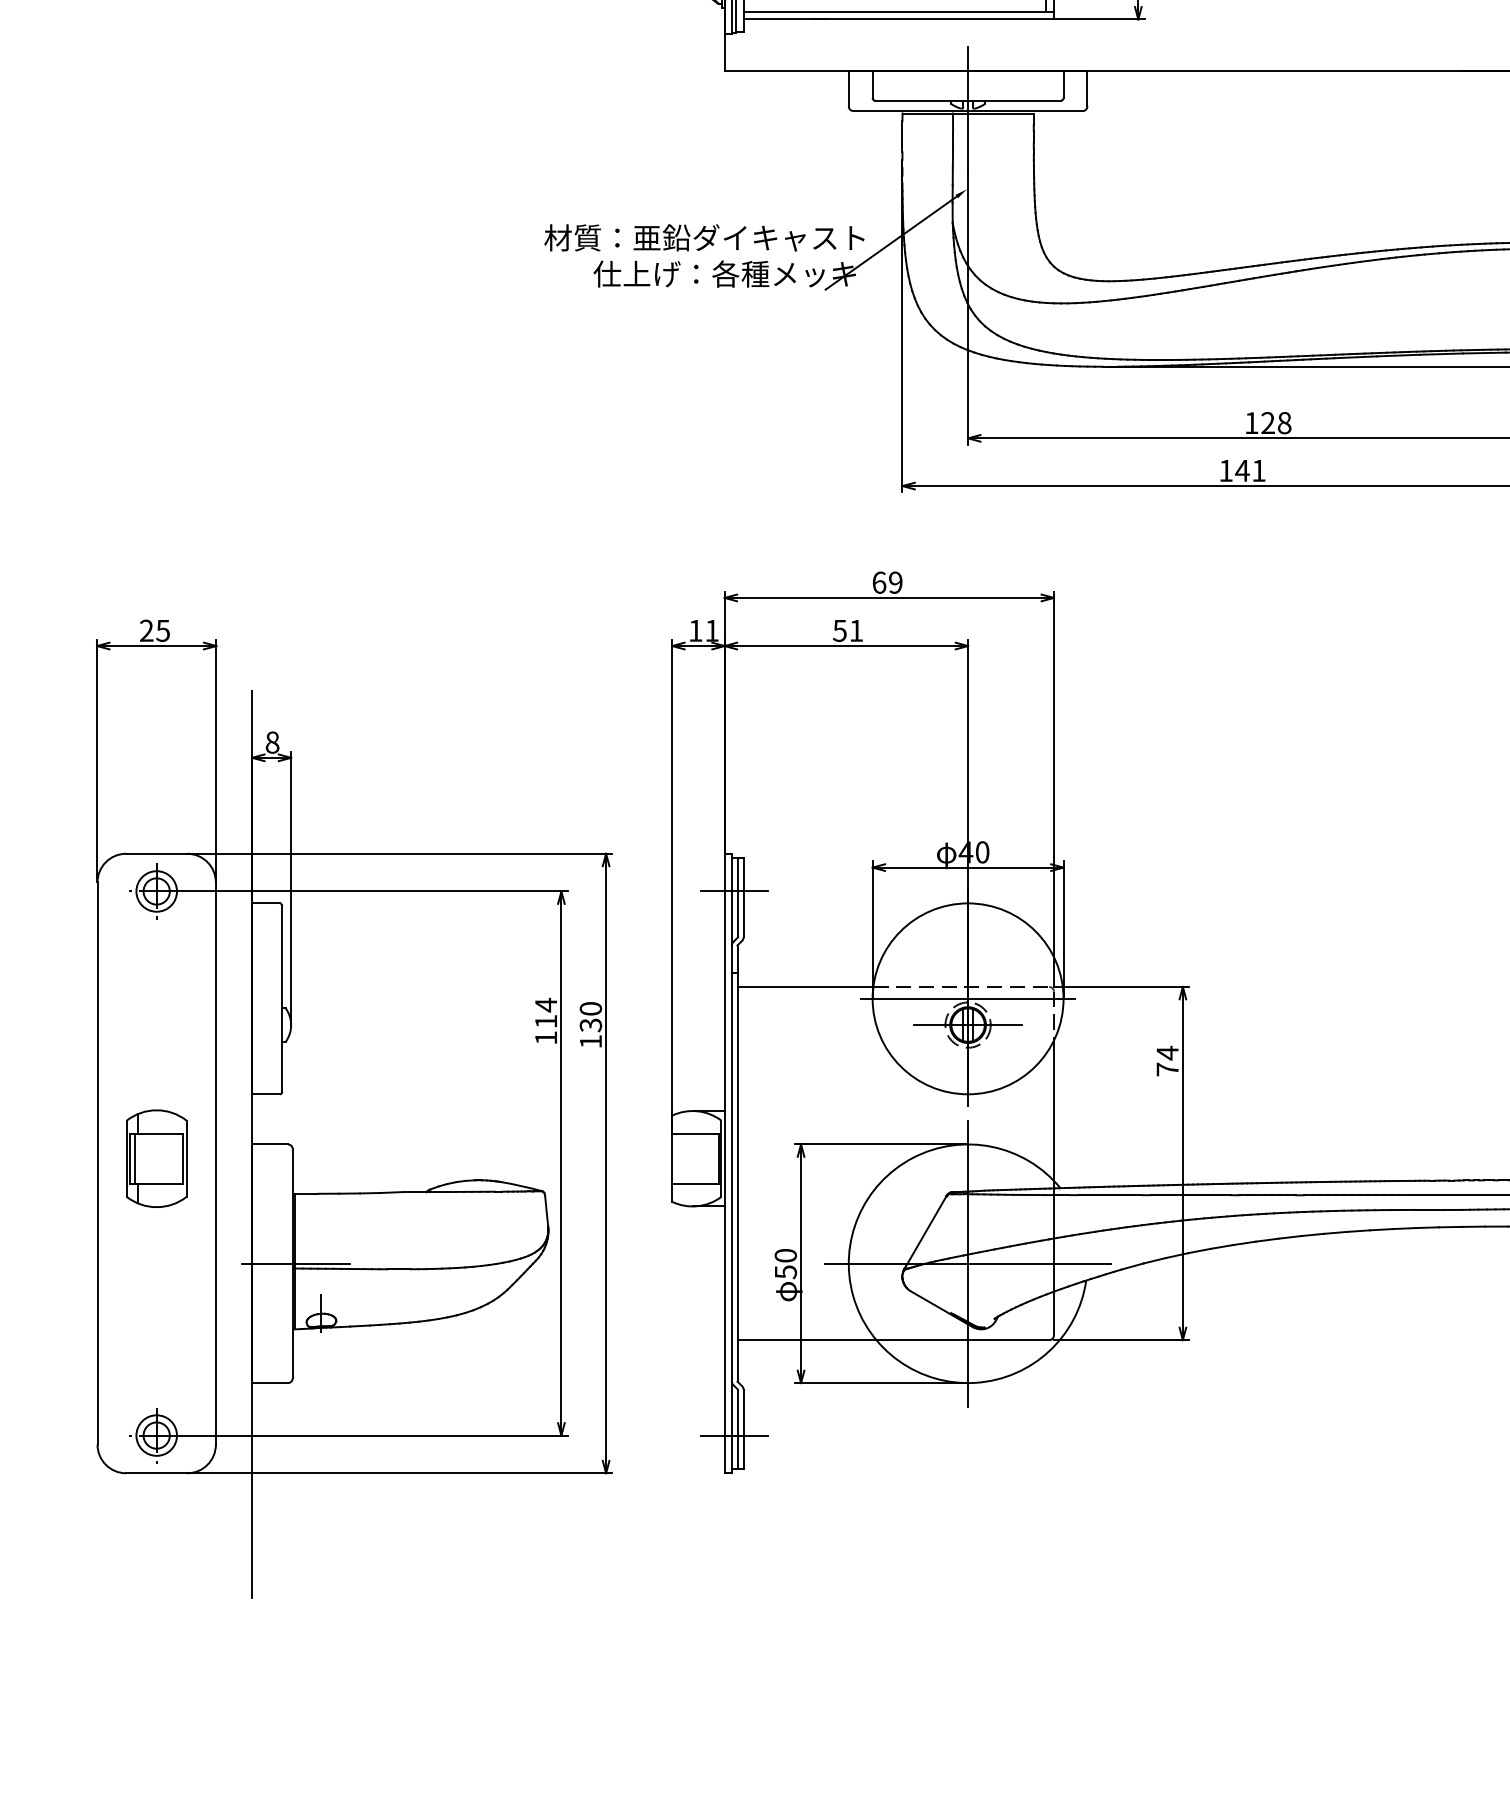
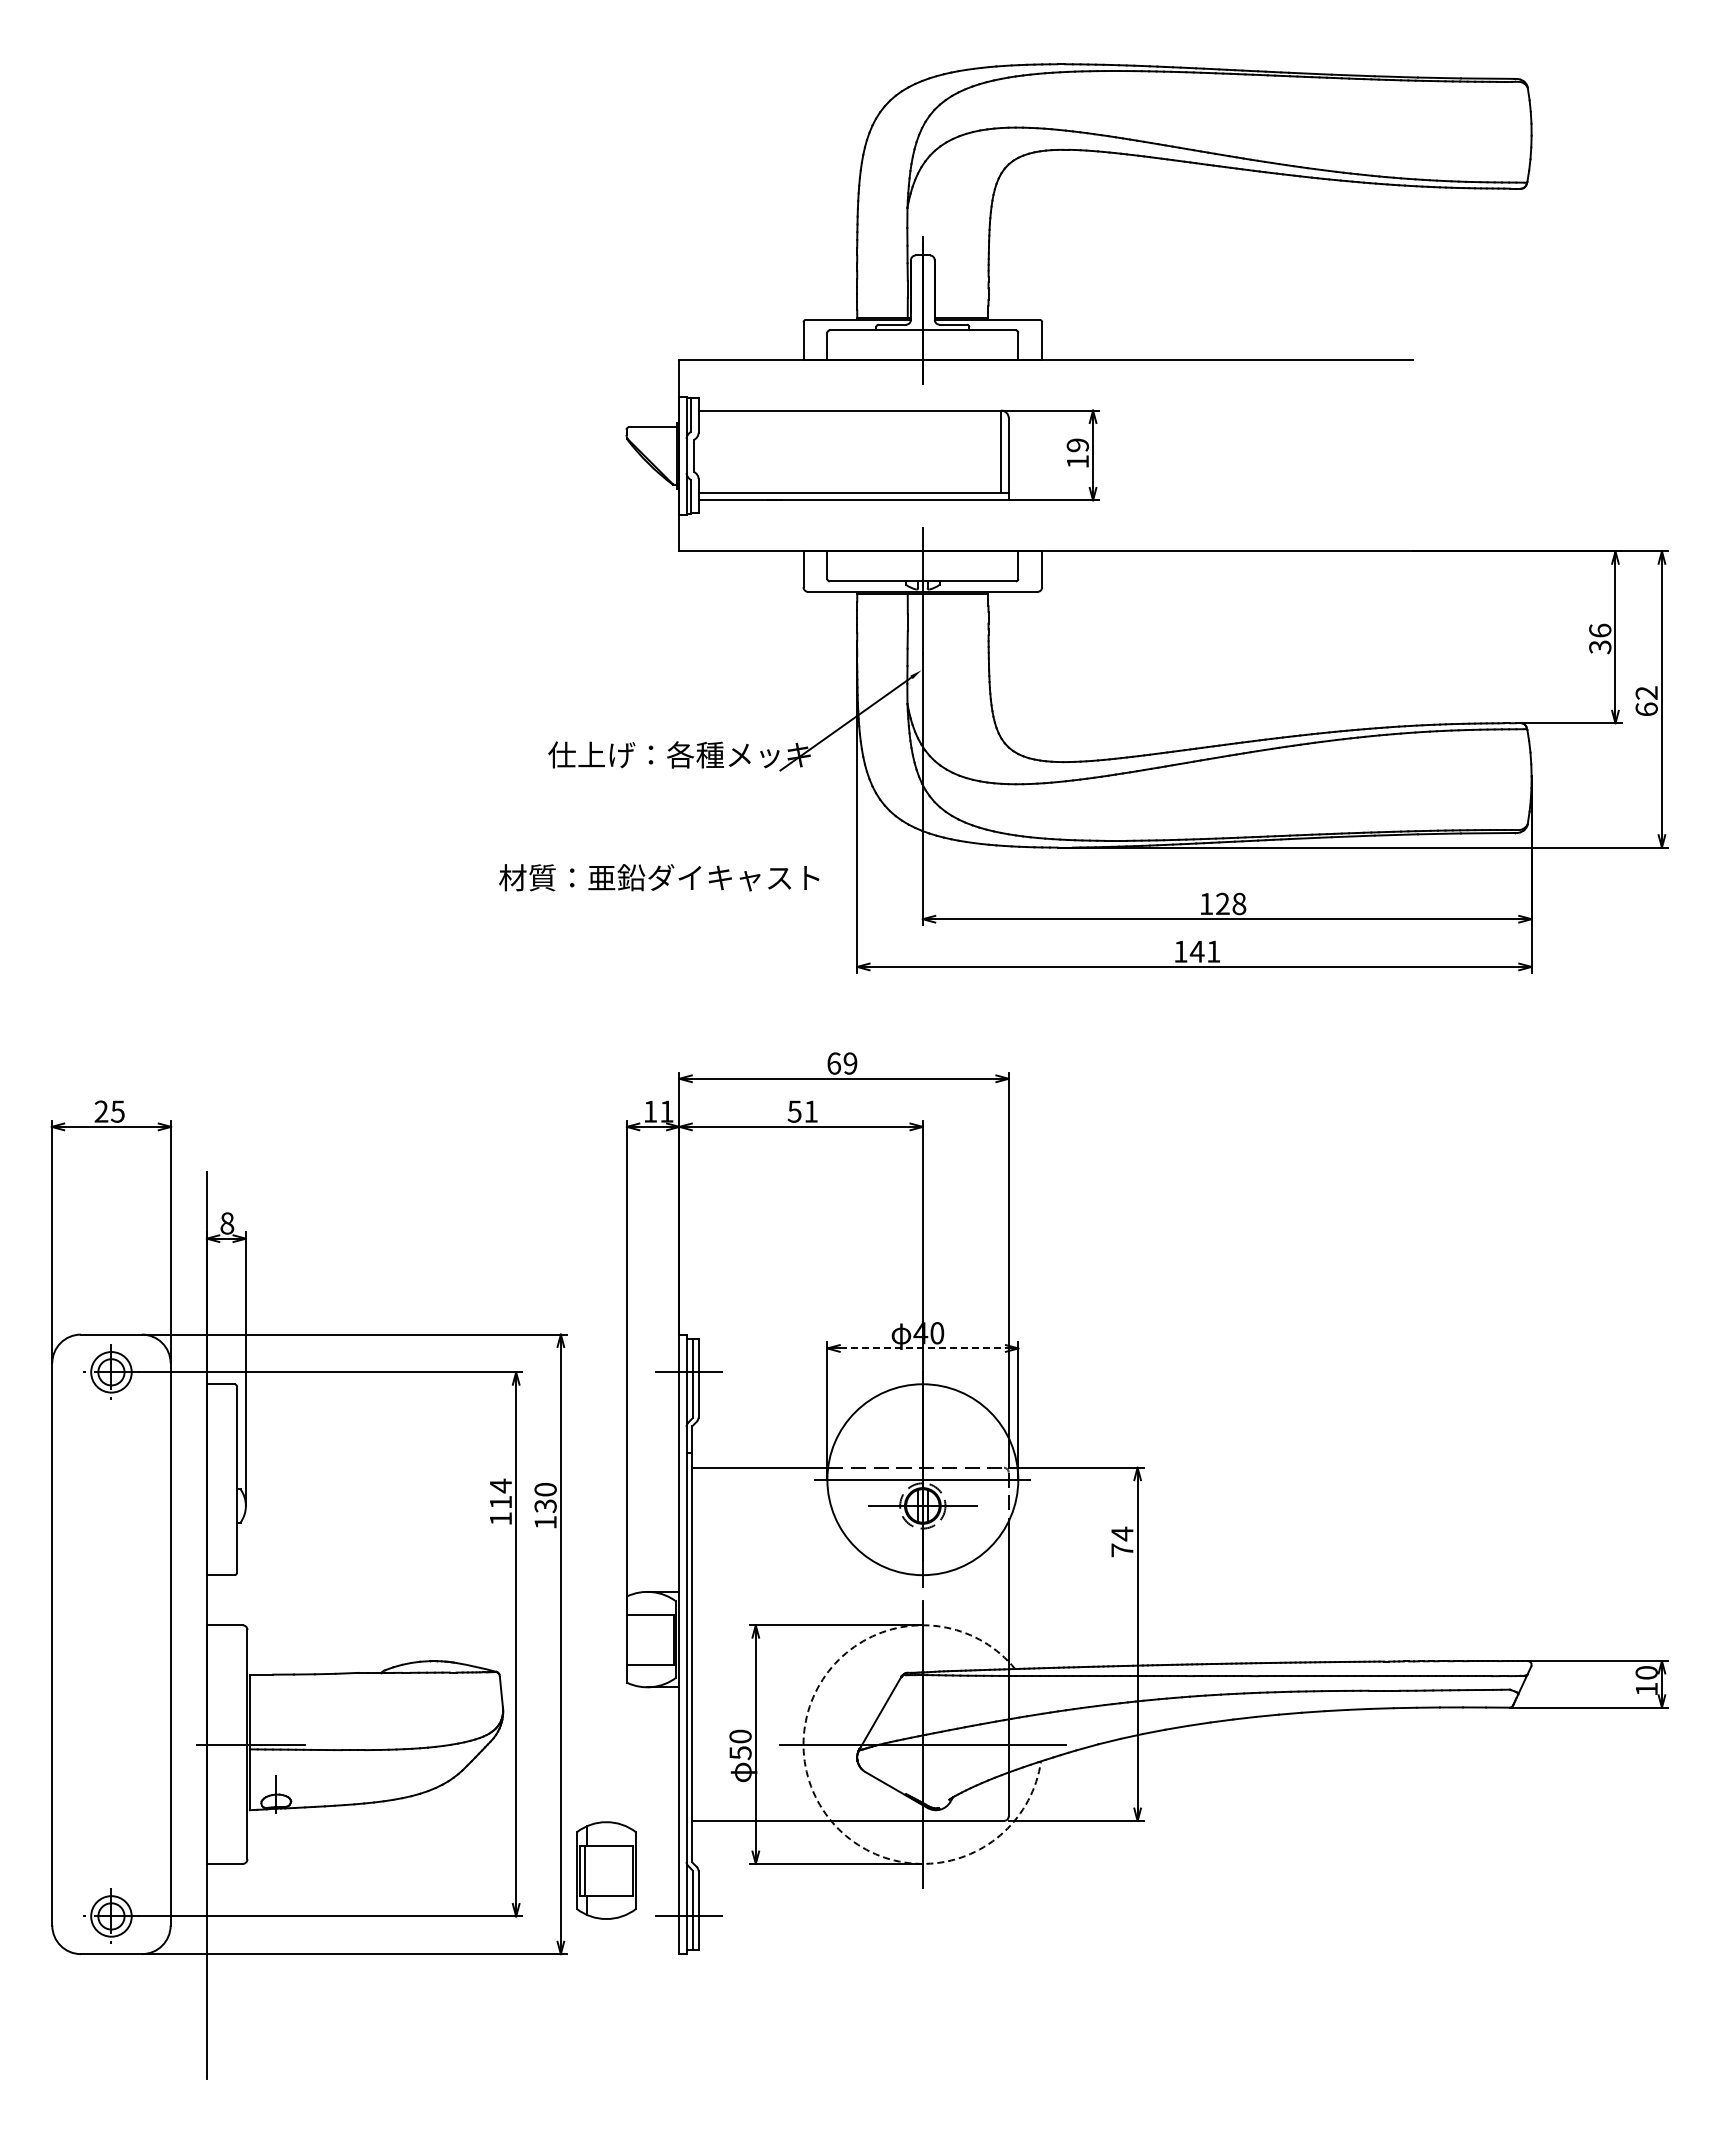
text: (704, 237) -> (659, 877), moved
line: (968, 867) -> (923, 1348), solid -> dashed
part: (156, 1158) -> (606, 1870), moved
arc: (852, 1295) -> (807, 1776), solid -> dashed

